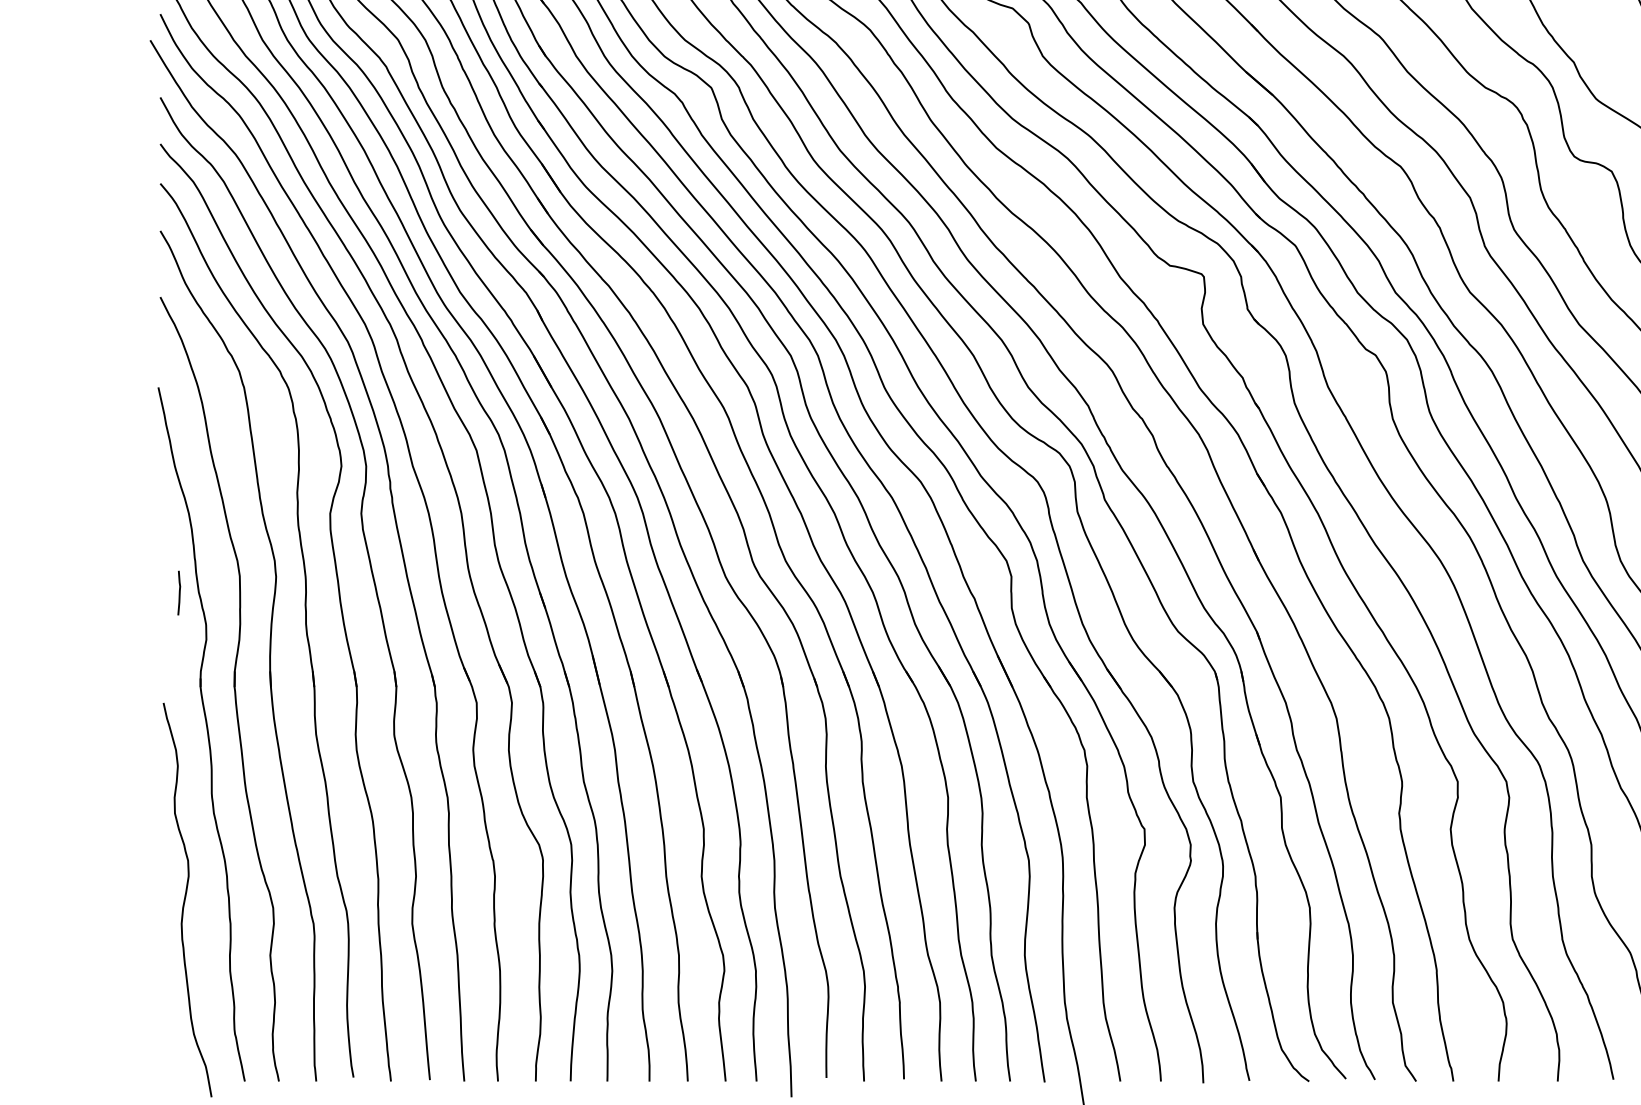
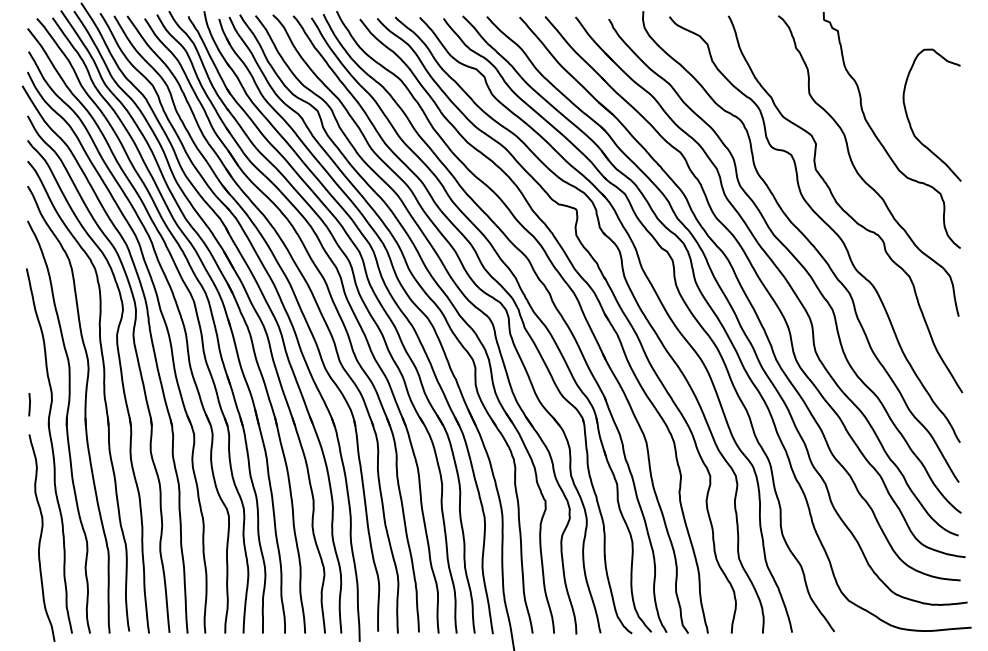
line: (178, 592) -> (29, 404), moved

